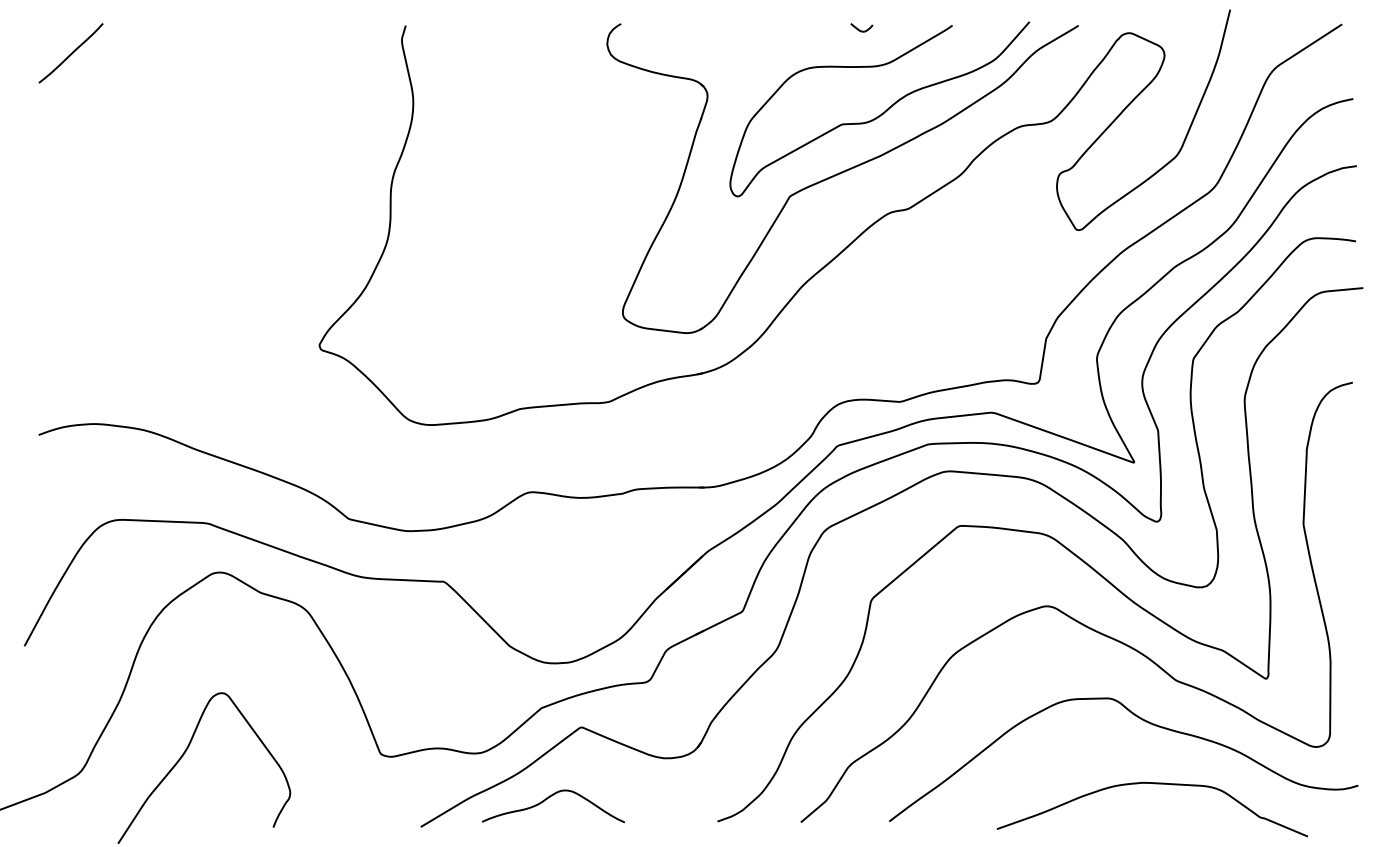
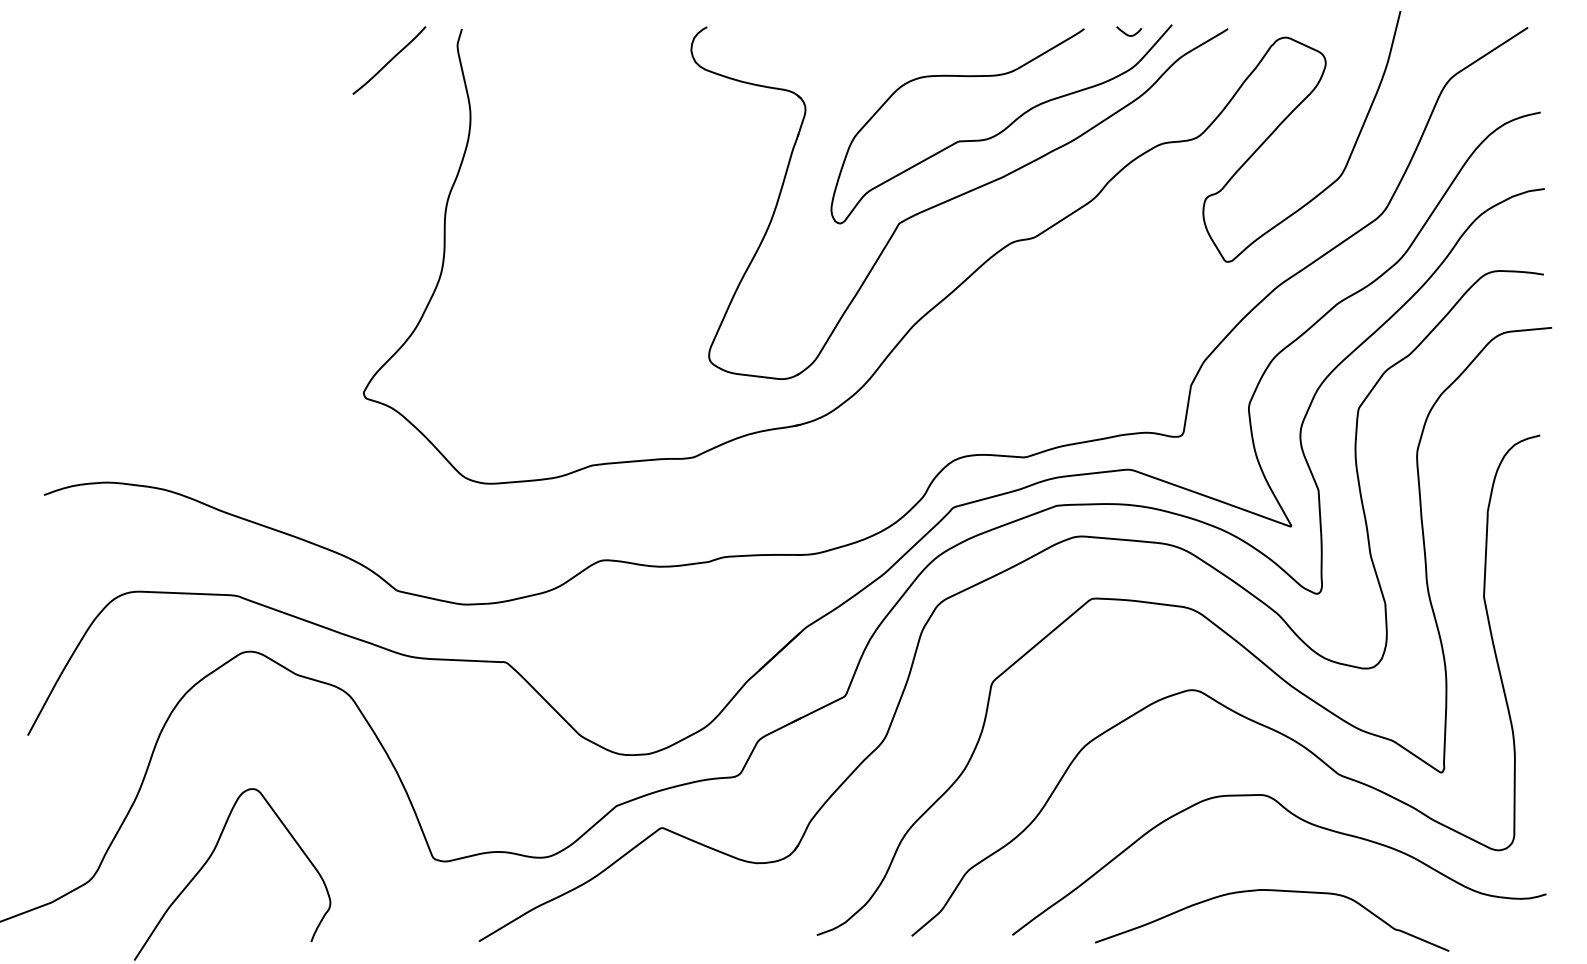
curve: (859, 29) -> (1126, 33), moved
curve: (70, 53) -> (388, 60), moved
curve: (1154, 784) -> (1274, 891), moved
curve: (547, 799) -> (623, 910), removed

